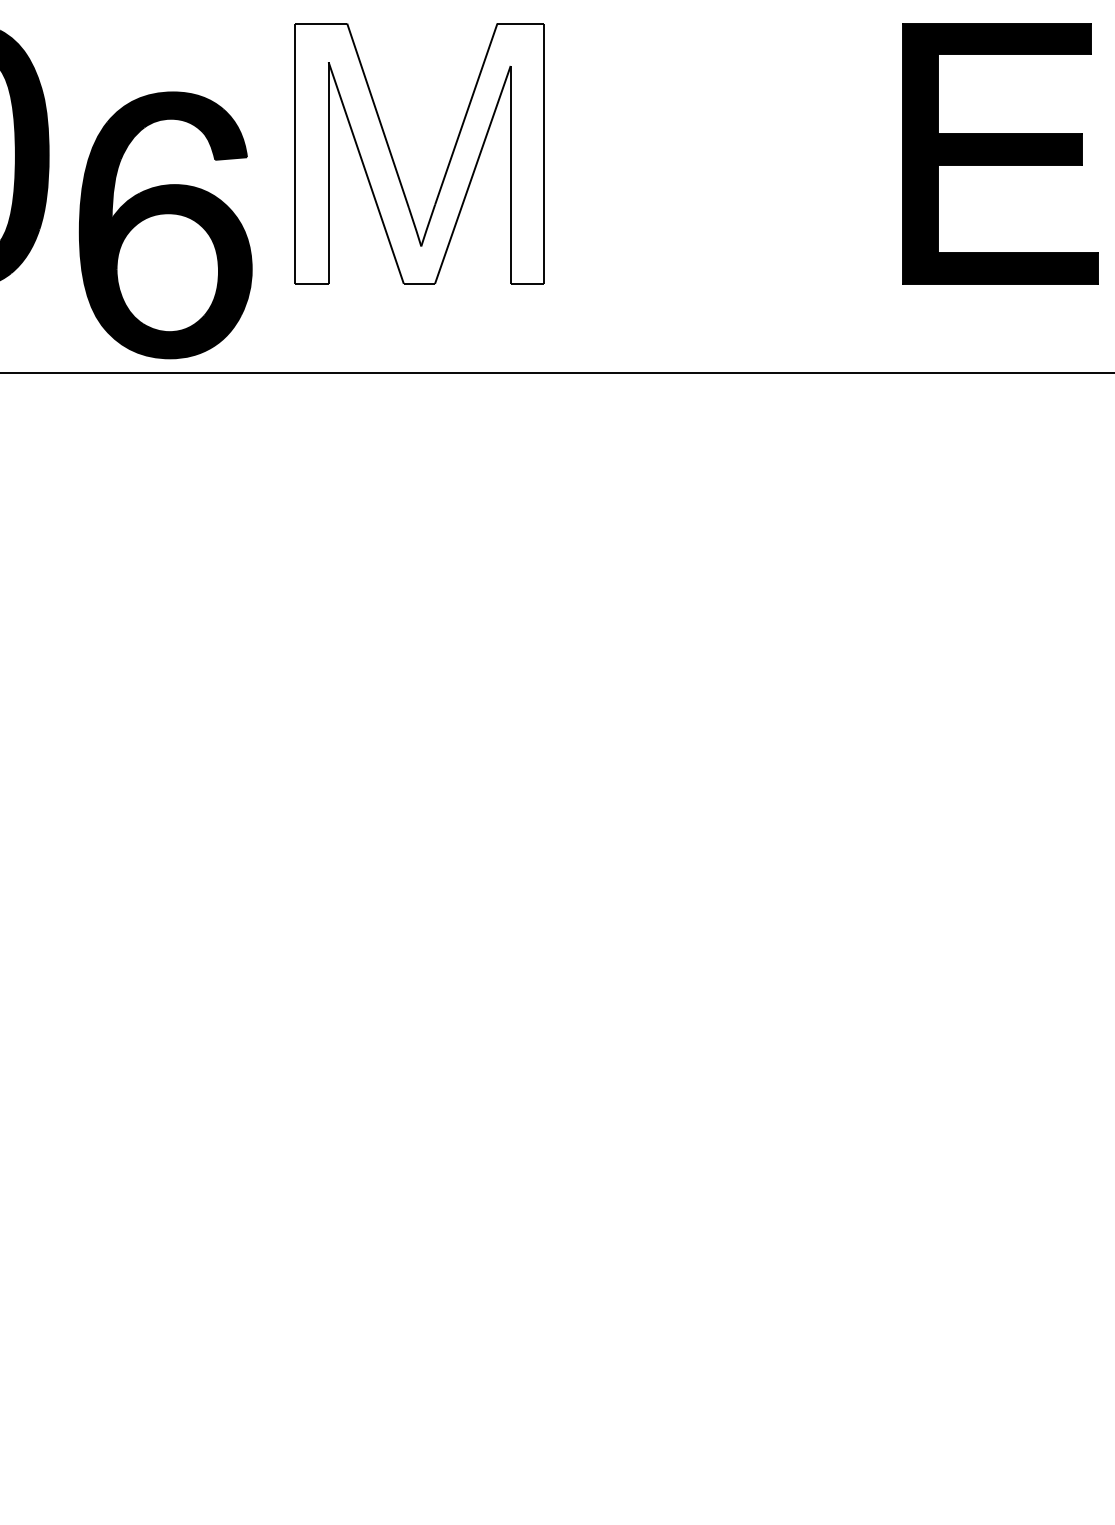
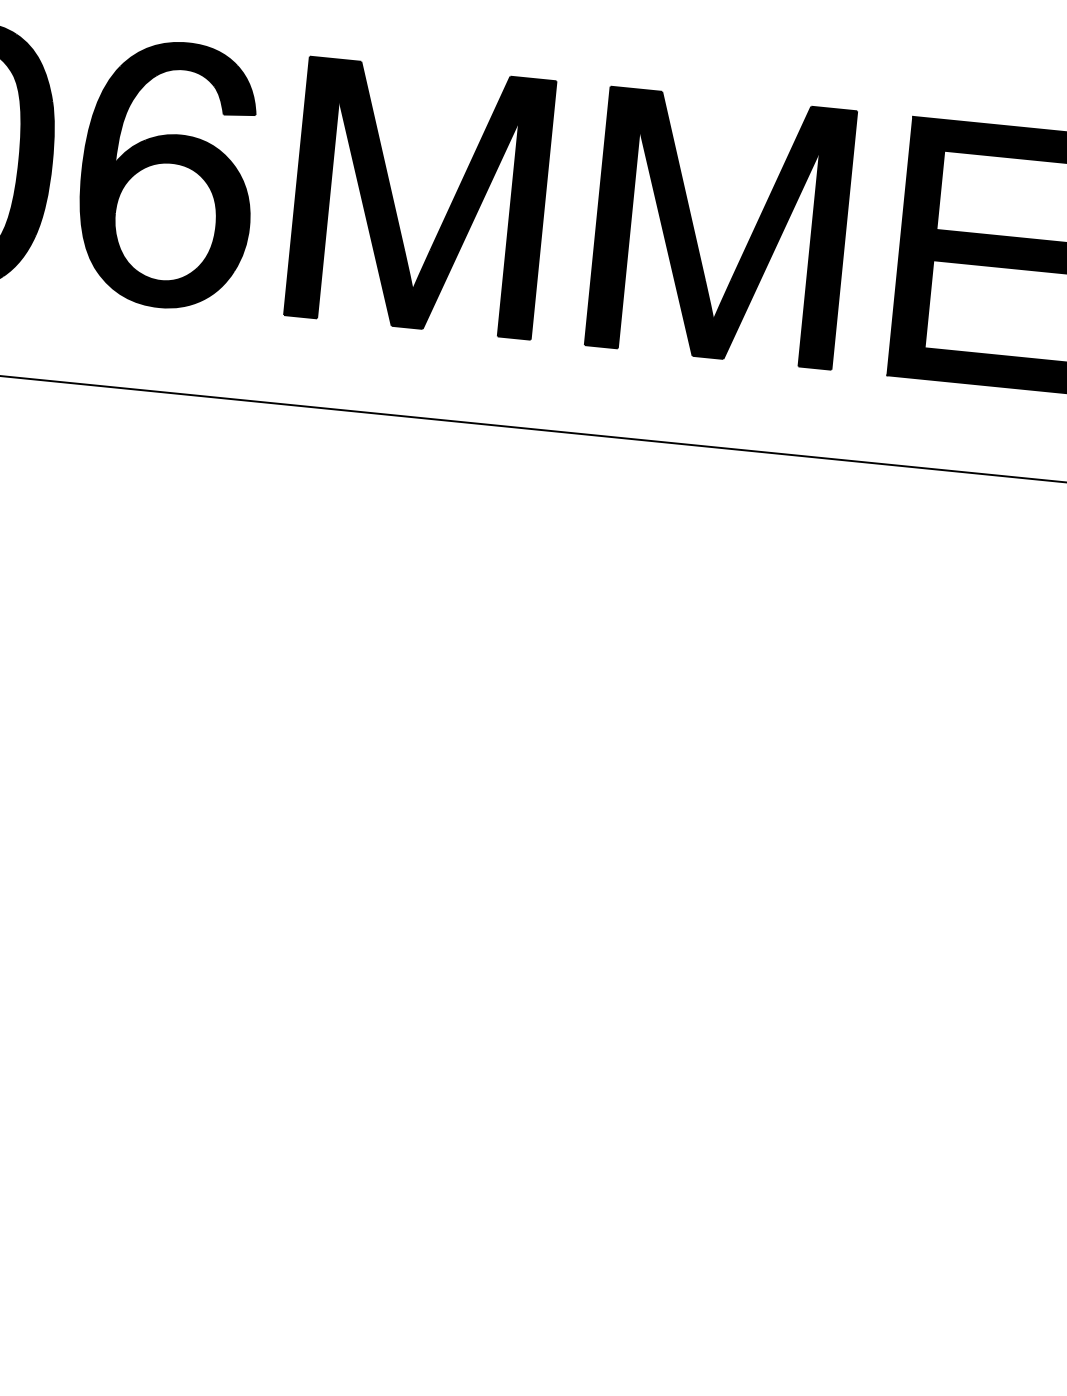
fill: (419, 153) -> (420, 197), added
part: (697, 161) -> (695, 233), added
part: (165, 225) -> (167, 174), moved

